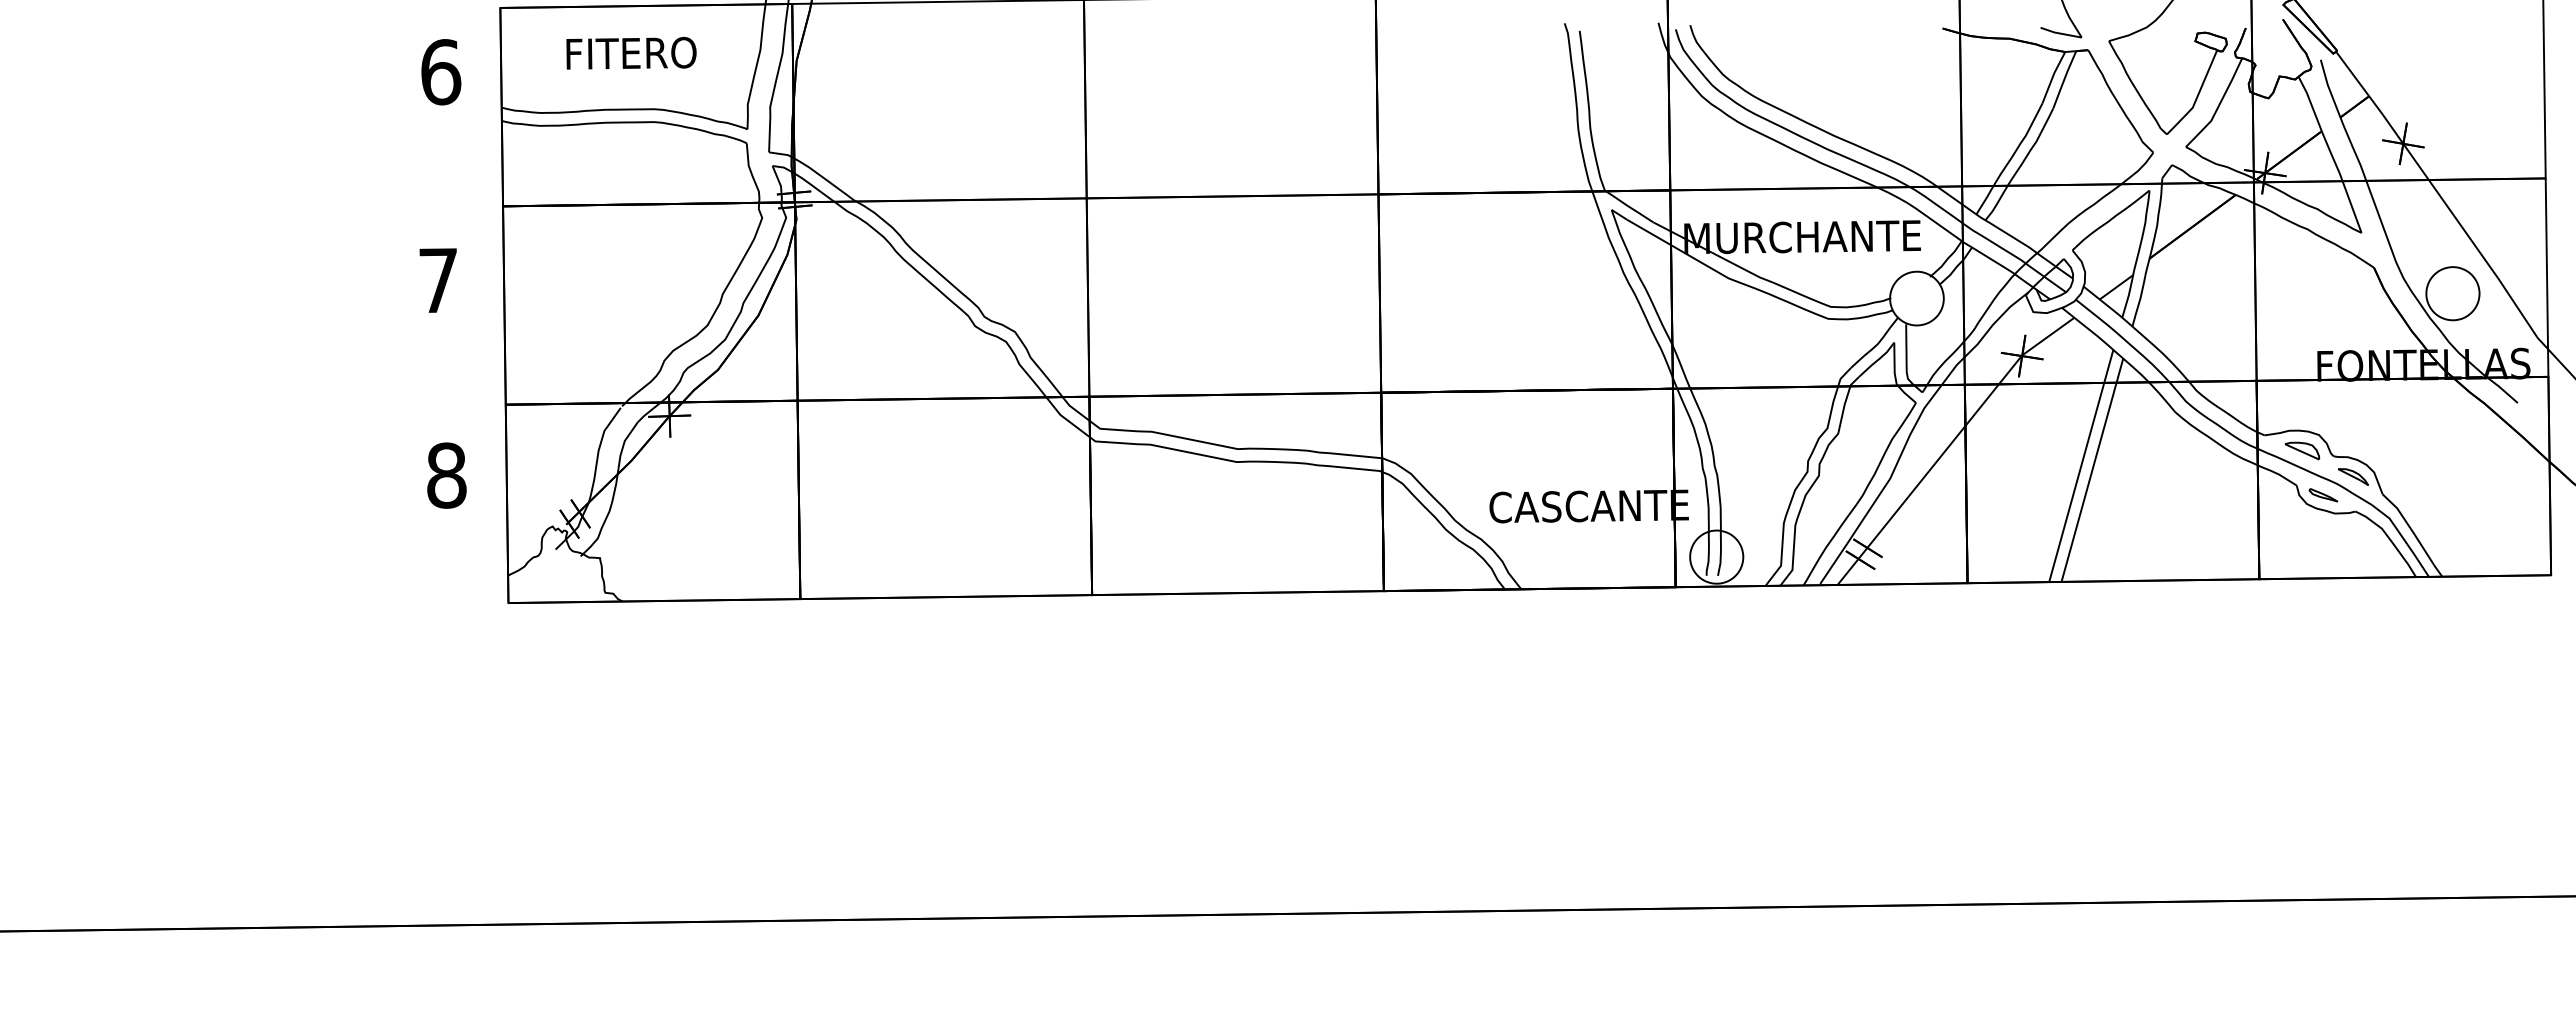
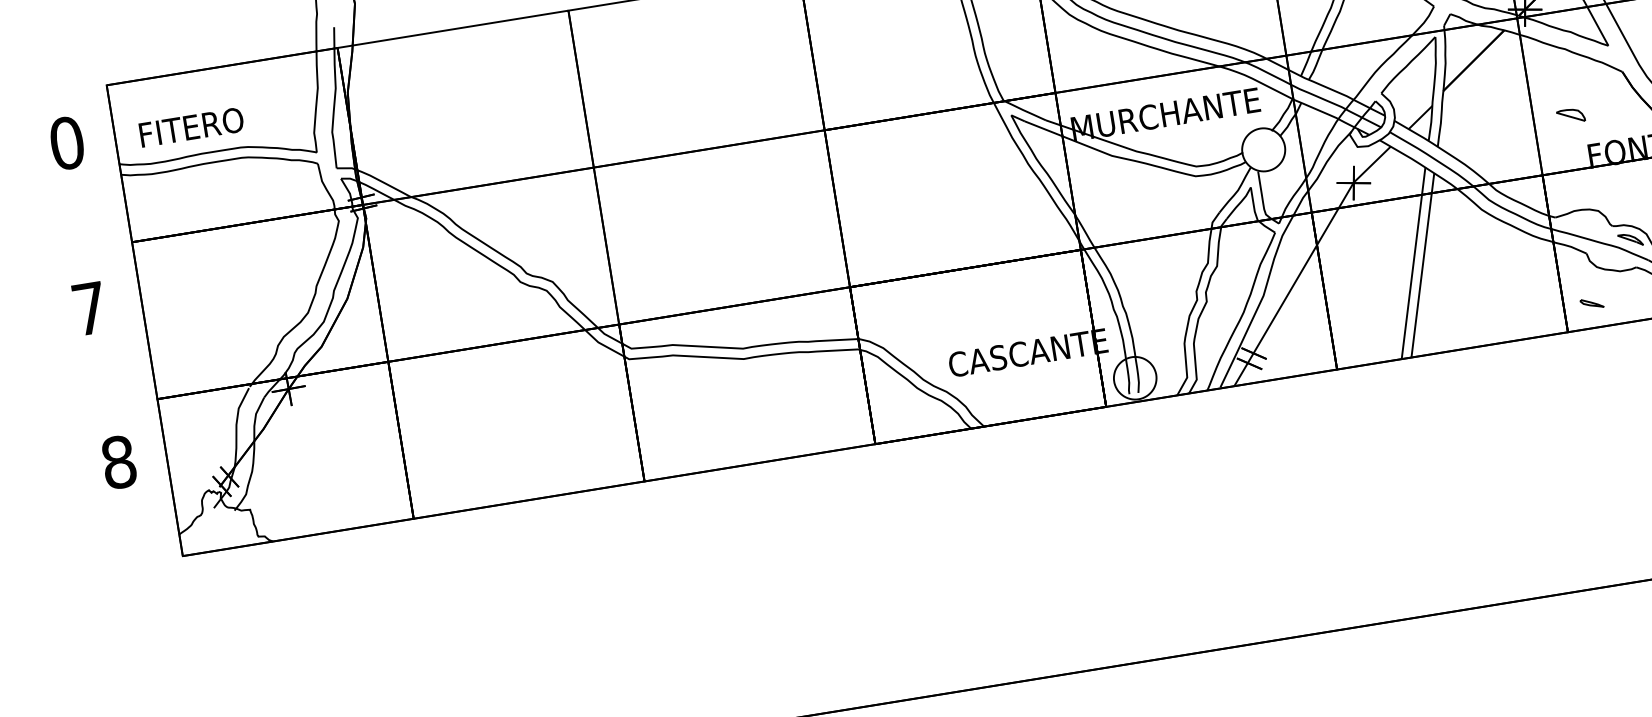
text: (631, 53) -> (191, 127), moved
text: (441, 72) -> (67, 143), 6 -> 0
part: (2302, 450) -> (1570, 115), moved
part: (2323, 495) -> (1592, 303), moved

